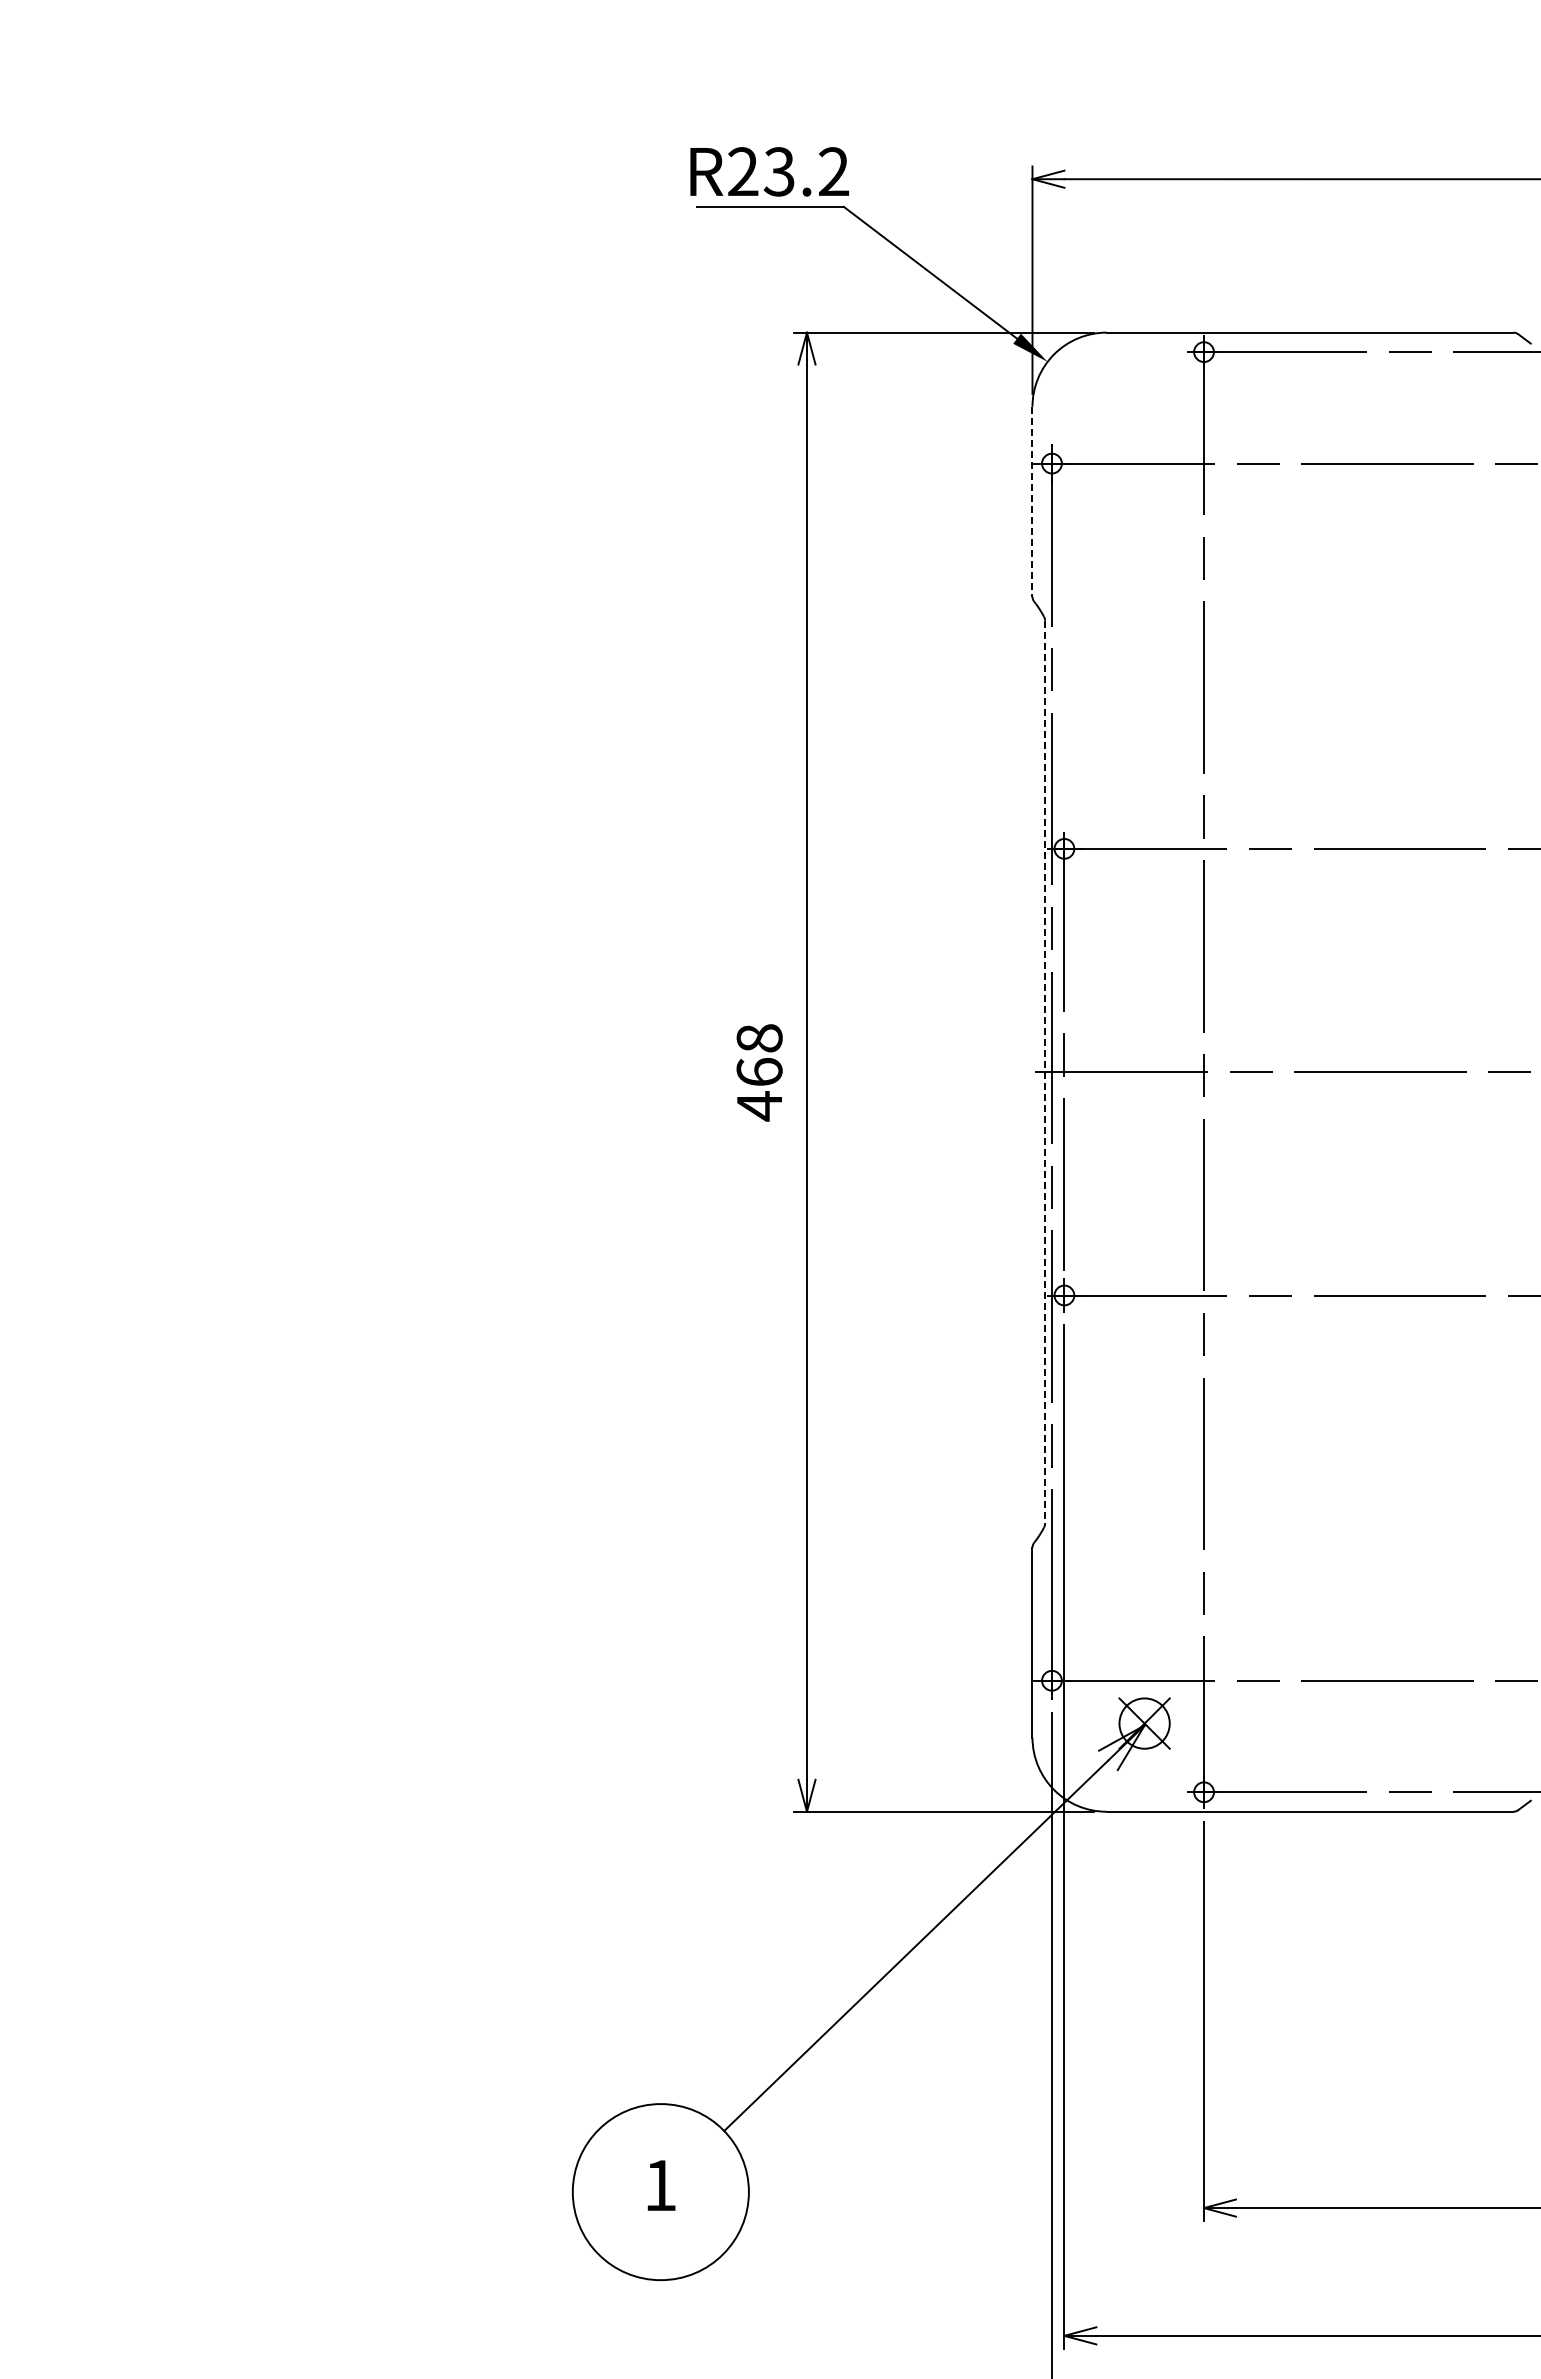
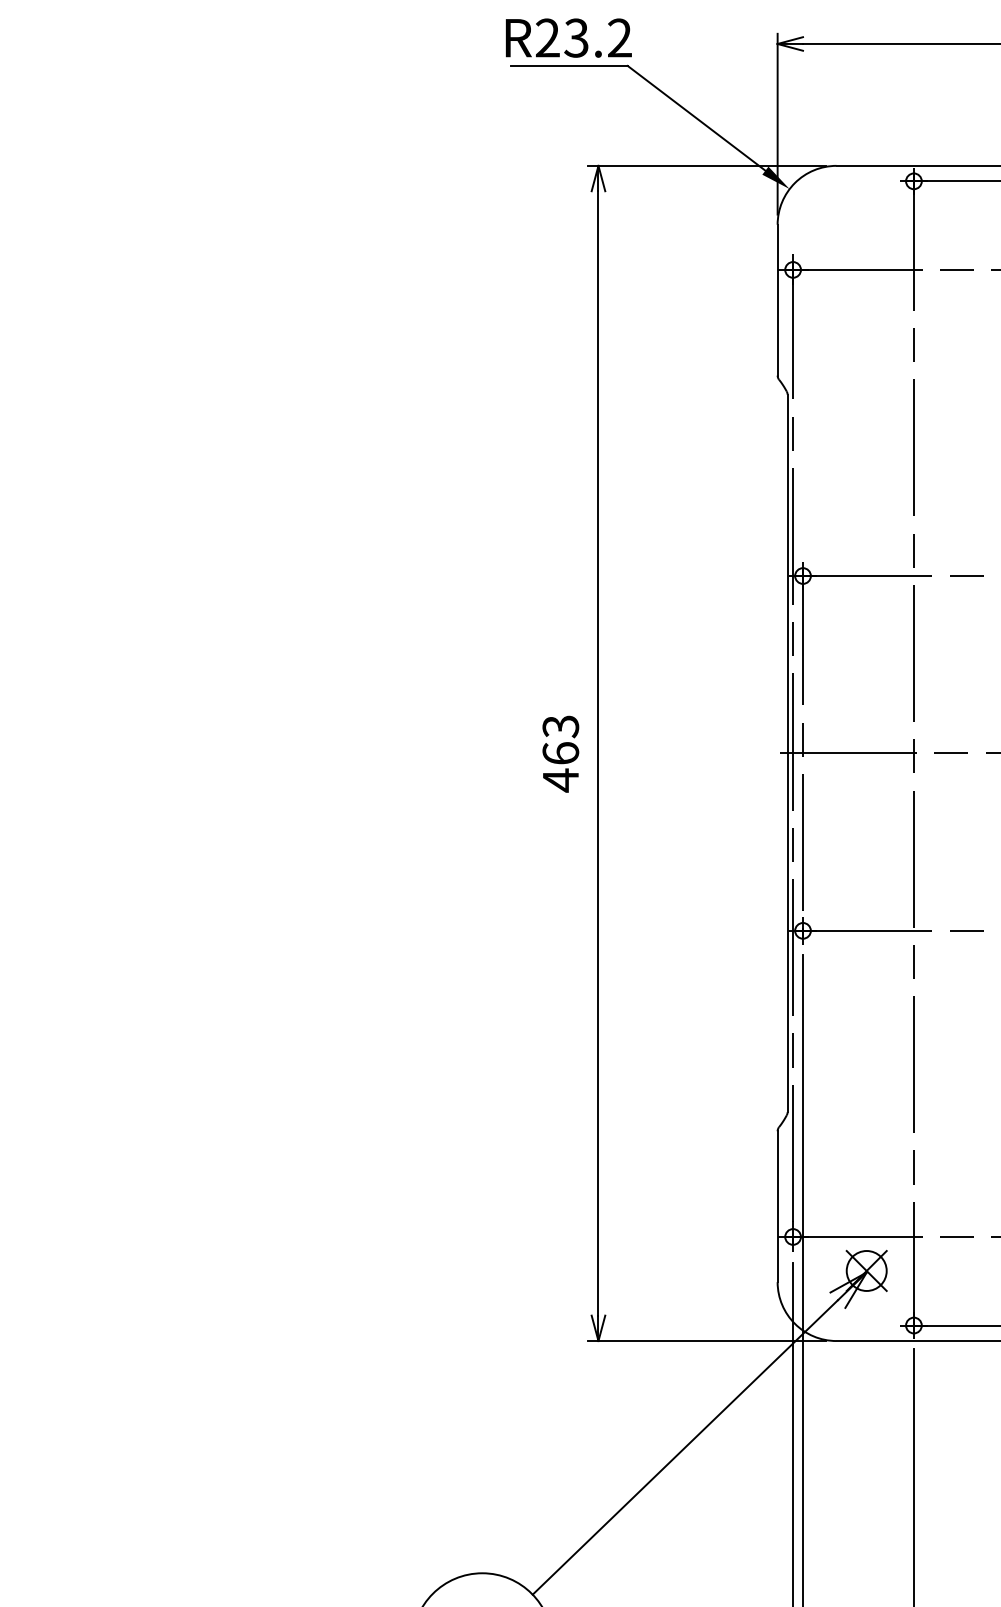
line: (1032, 501) -> (777, 300), dashed -> solid
text: (759, 1038) -> (560, 726), 468 -> 463
line: (1045, 1072) -> (787, 753), dashed -> solid

